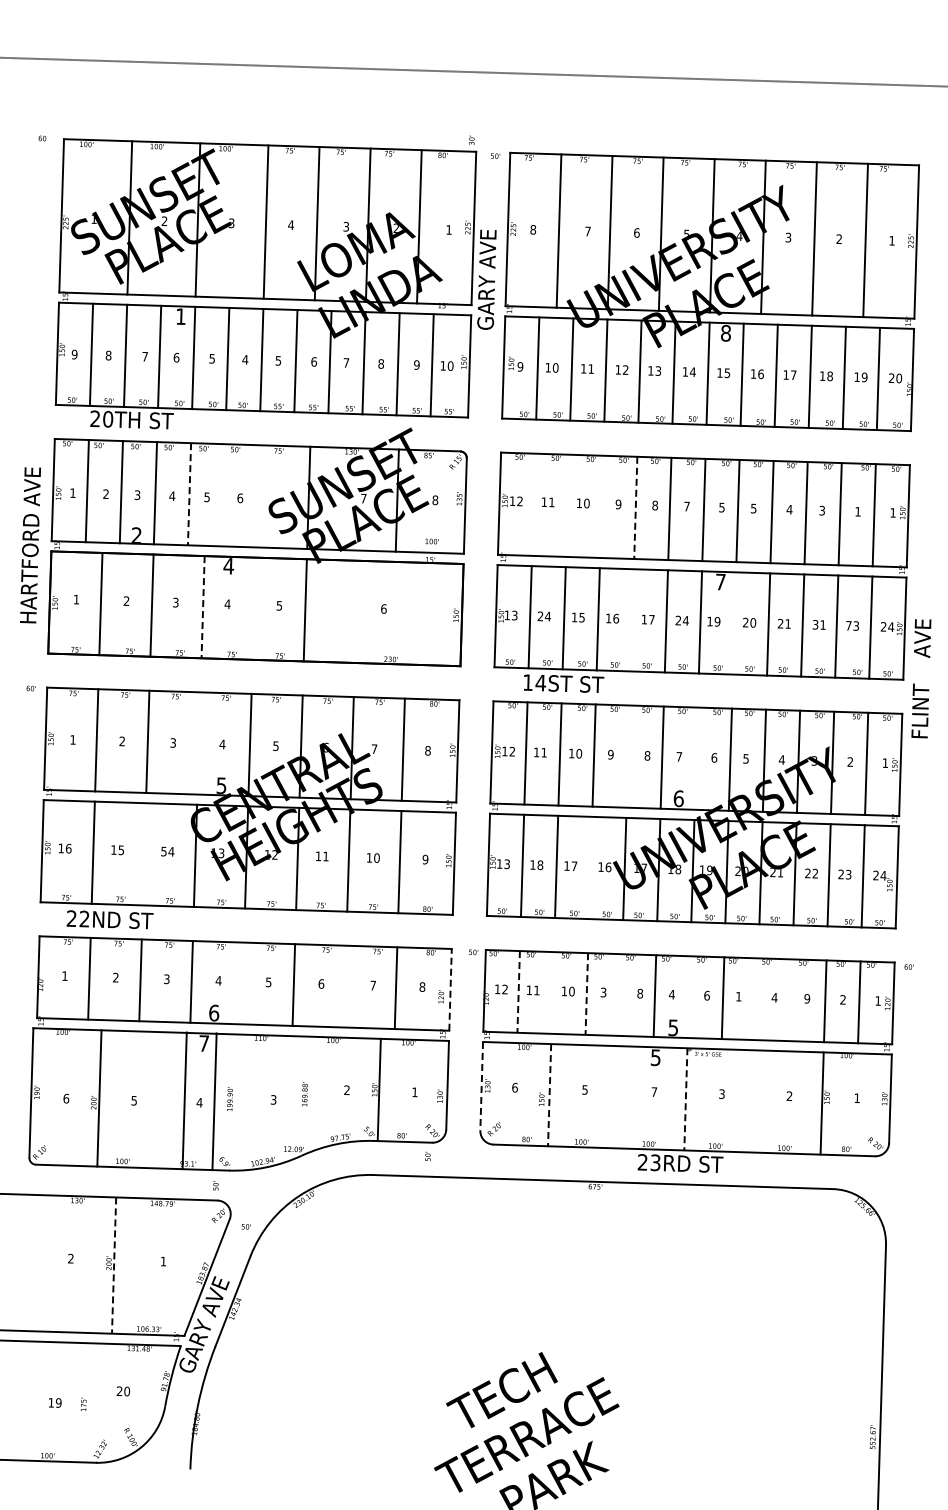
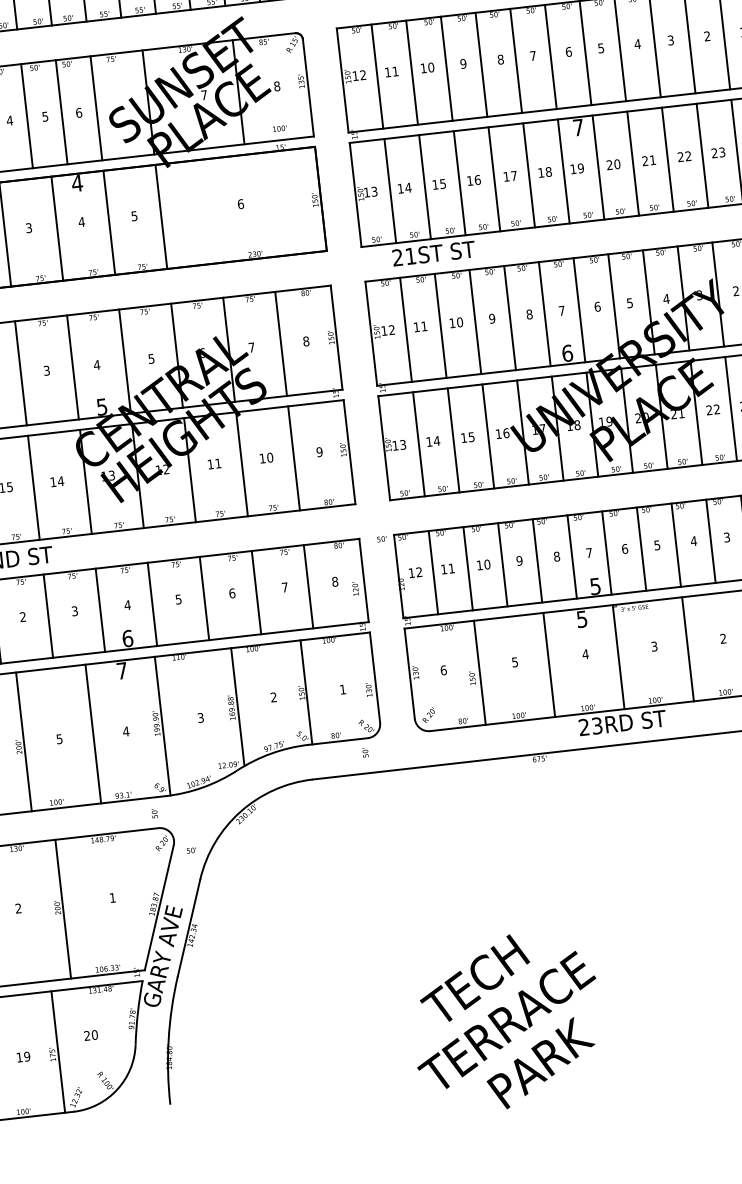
line: (189, 494) -> (27, 116), dashed -> solid
line: (223, 495) -> (61, 112), added
line: (257, 496) -> (96, 108), added
line: (533, 504) -> (377, 76), added
line: (567, 505) -> (411, 72), added
line: (601, 506) -> (446, 68), added
text: (721, 507) -> (568, 51), 5 -> 6
line: (635, 508) -> (481, 65), dashed -> solid
text: (857, 511) -> (706, 36), 1 -> 2
line: (203, 607) -> (57, 228), dashed -> solid
line: (253, 608) -> (108, 222), added
text: (540, 615) -> (400, 187), 24 -> 14
line: (631, 620) -> (493, 179), added
text: (681, 620) -> (544, 172), 24 -> 18
line: (734, 623) -> (598, 167), added
text: (818, 624) -> (683, 156), 31 -> 22
text: (848, 625) -> (714, 152), 73 -> 23
text: (534, 682) -> (404, 256), 14ST -> 21ST
line: (198, 743) -> (72, 367), added
line: (627, 756) -> (509, 318), added
line: (695, 758) -> (578, 310), added
text: (163, 851) -> (52, 482), 54 -> 14
line: (143, 854) -> (32, 488), added
text: (540, 865) -> (437, 441), 18 -> 14
text: (574, 866) -> (471, 437), 17 -> 15
line: (590, 867) -> (488, 436), added
line: (242, 983) -> (152, 604), added
line: (344, 986) -> (256, 592), added
line: (450, 989) -> (363, 580), dashed -> solid
line: (518, 991) -> (433, 572), dashed -> solid
line: (552, 992) -> (467, 568), added
text: (603, 992) -> (519, 560), 3 -> 9
line: (586, 994) -> (502, 565), dashed -> solid
line: (620, 994) -> (537, 560), added
text: (671, 994) -> (588, 552), 4 -> 7
text: (738, 996) -> (656, 545), 1 -> 5
line: (688, 997) -> (606, 553), added
text: (807, 998) -> (727, 537), 9 -> 3
line: (756, 999) -> (675, 545), added
line: (790, 1000) -> (710, 541), added
line: (481, 1086) -> (409, 673), dashed -> solid
text: (654, 1091) -> (585, 653), 7 -> 4
line: (310, 1094) -> (237, 707), added
line: (549, 1095) -> (479, 673), dashed -> solid
line: (617, 1097) -> (549, 665), added
line: (685, 1099) -> (618, 657), dashed -> solid
line: (184, 1100) -> (162, 726), moved
line: (214, 1101) -> (93, 734), moved
line: (753, 1101) -> (687, 649), added
line: (114, 1266) -> (63, 910), dashed -> solid
line: (89, 1402) -> (58, 1051), added

